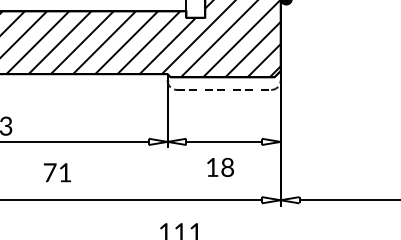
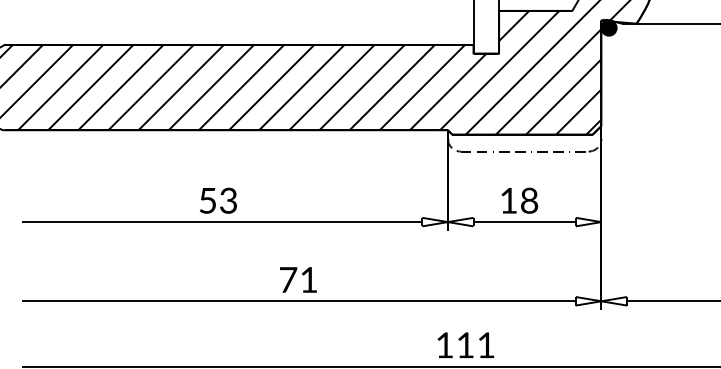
text: (220, 167) -> (519, 200), moved
text: (57, 172) -> (298, 279), moved

